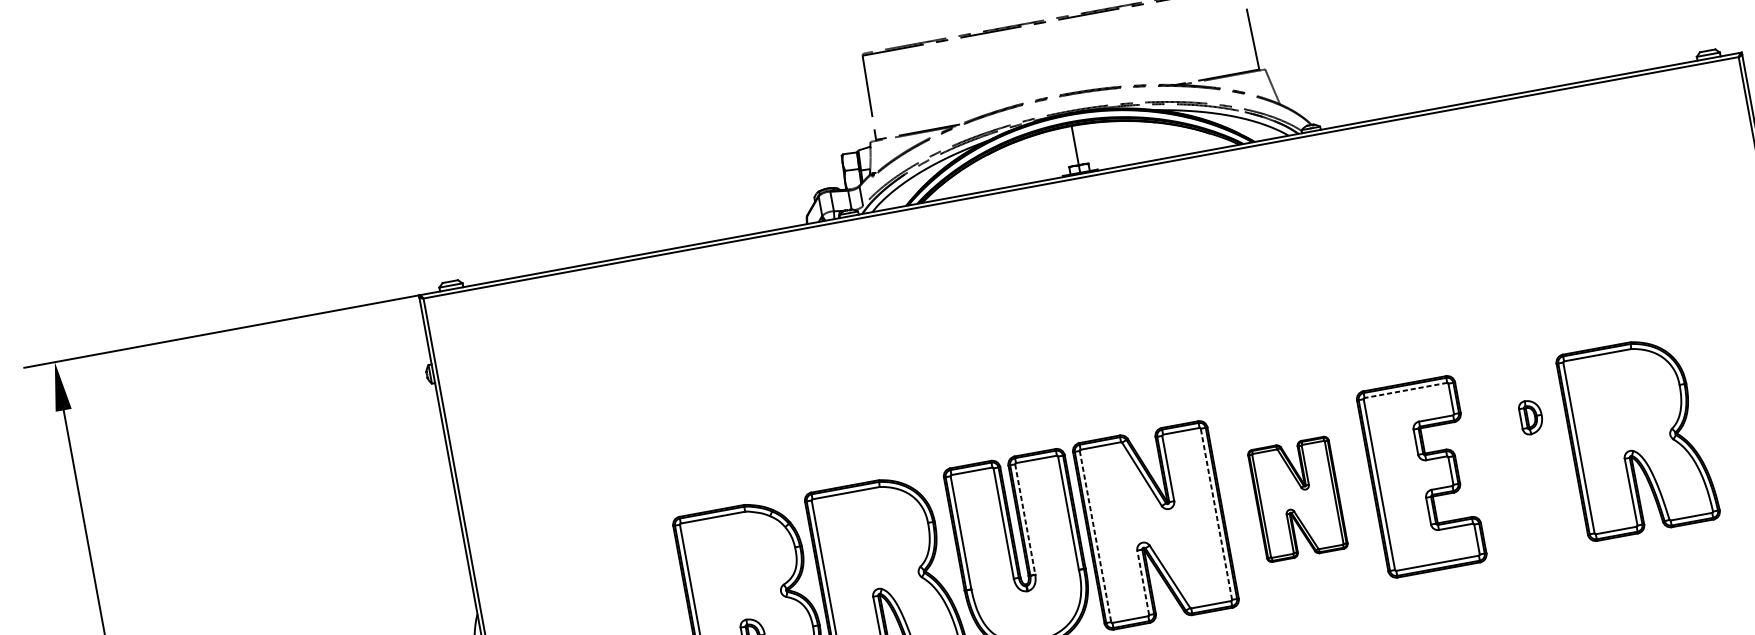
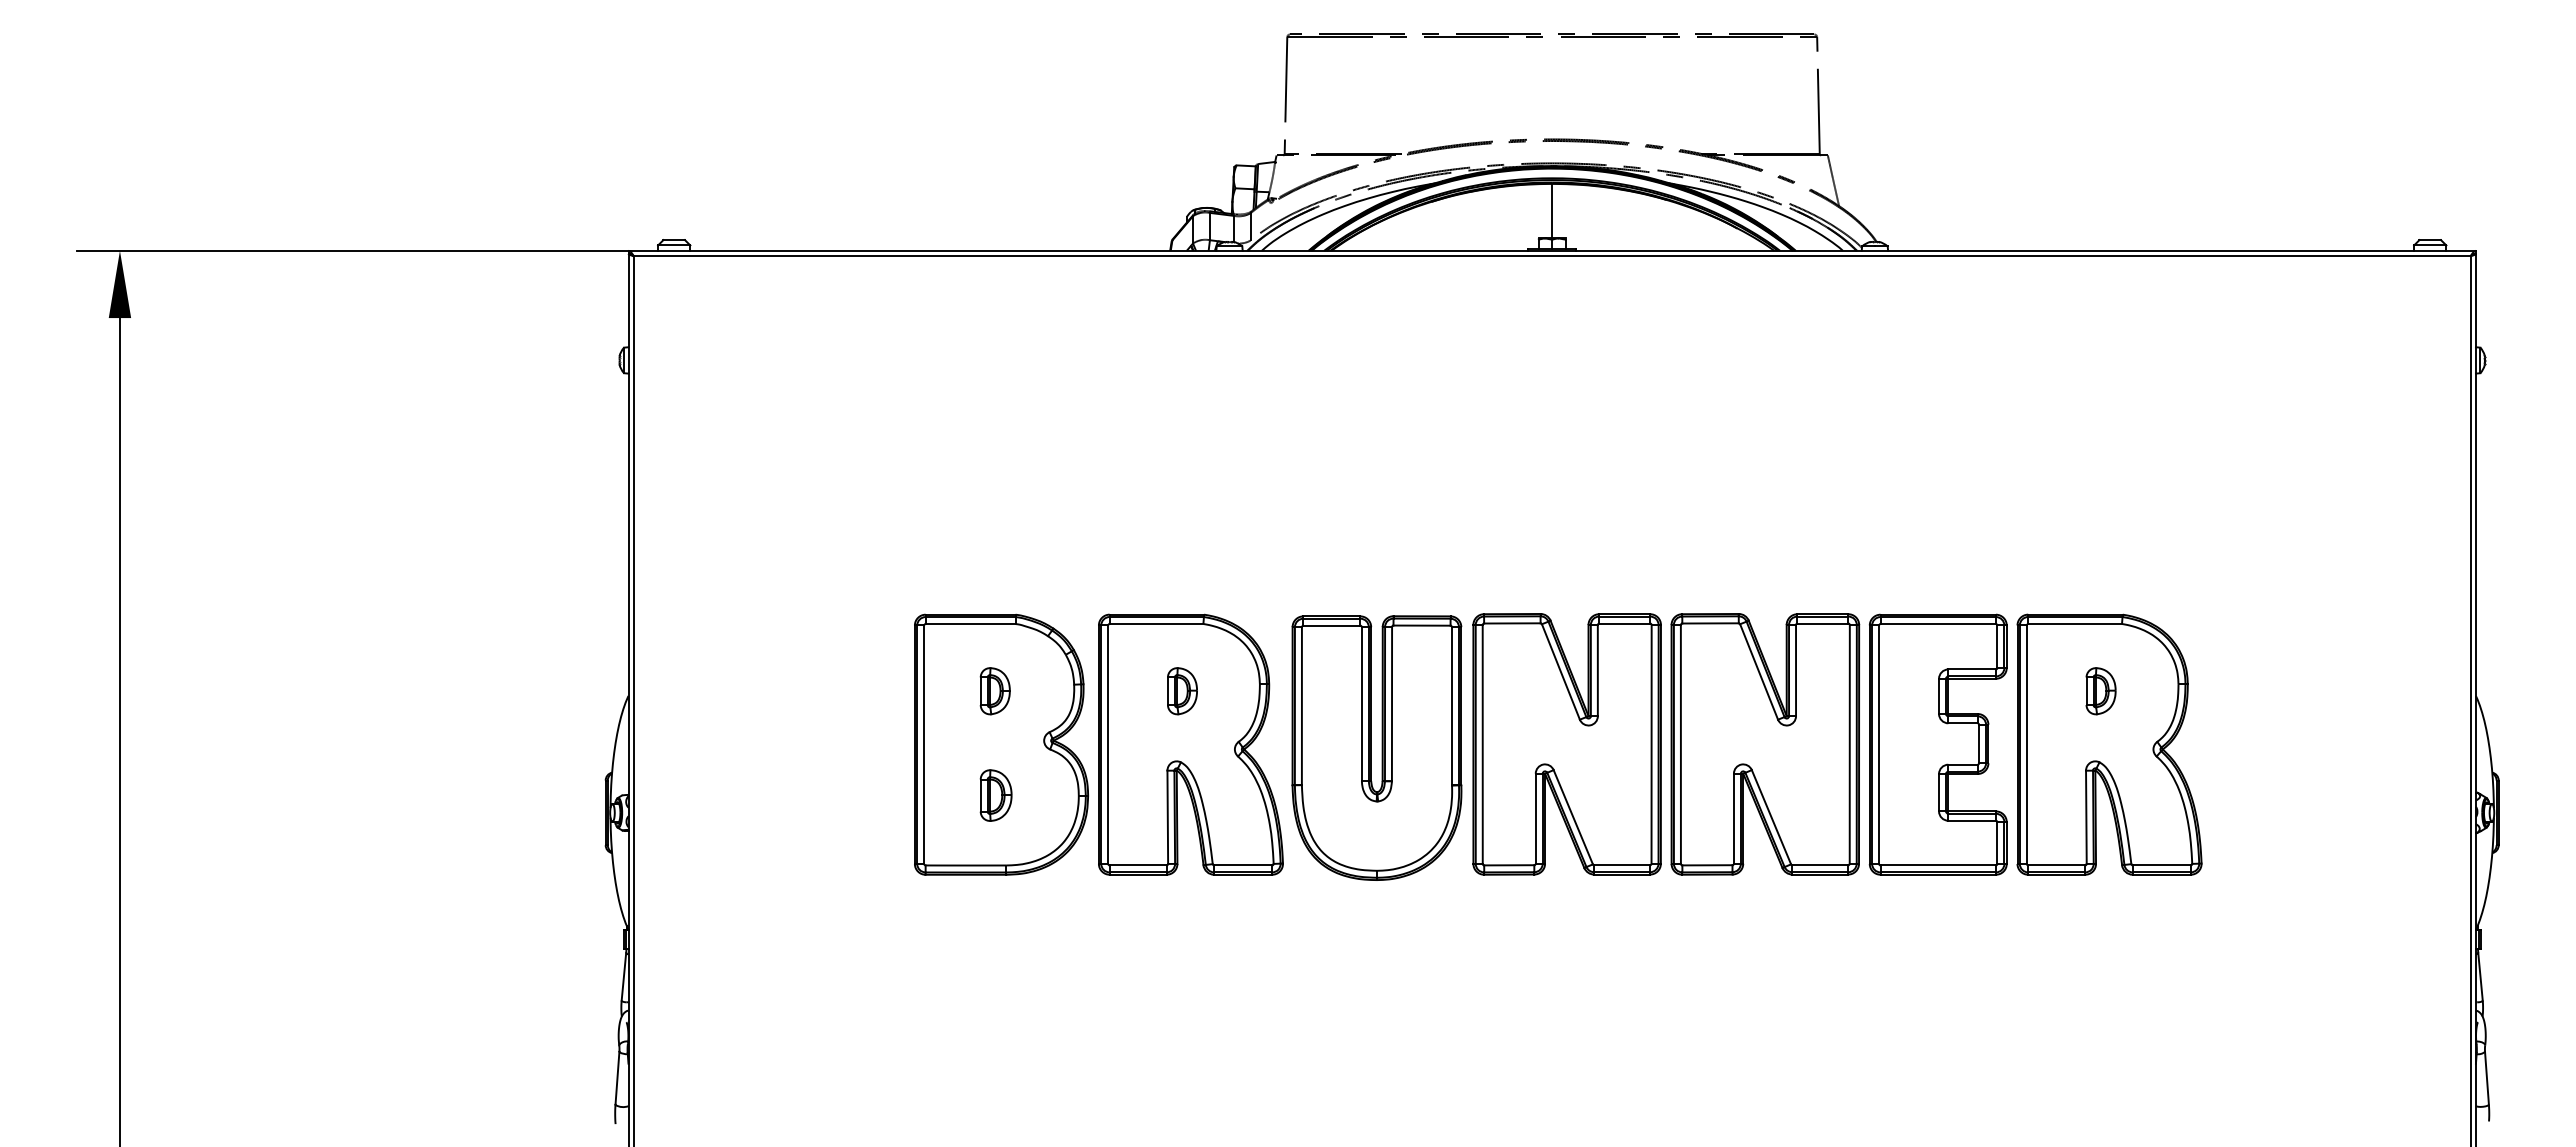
line: (1406, 390) -> (1938, 624), dashed -> solid
part: (1638, 436) -> (2109, 744), moved
part: (1298, 499) -> (1765, 744), size x1.67
line: (1216, 513) -> (1651, 743), dashed -> solid
line: (1025, 519) -> (1392, 704), dashed -> solid
line: (1095, 536) -> (1482, 744), dashed -> solid
part: (873, 538) -> (1182, 691), added
part: (738, 562) -> (994, 691), added
line: (1143, 582) -> (1535, 818), dashed -> solid

